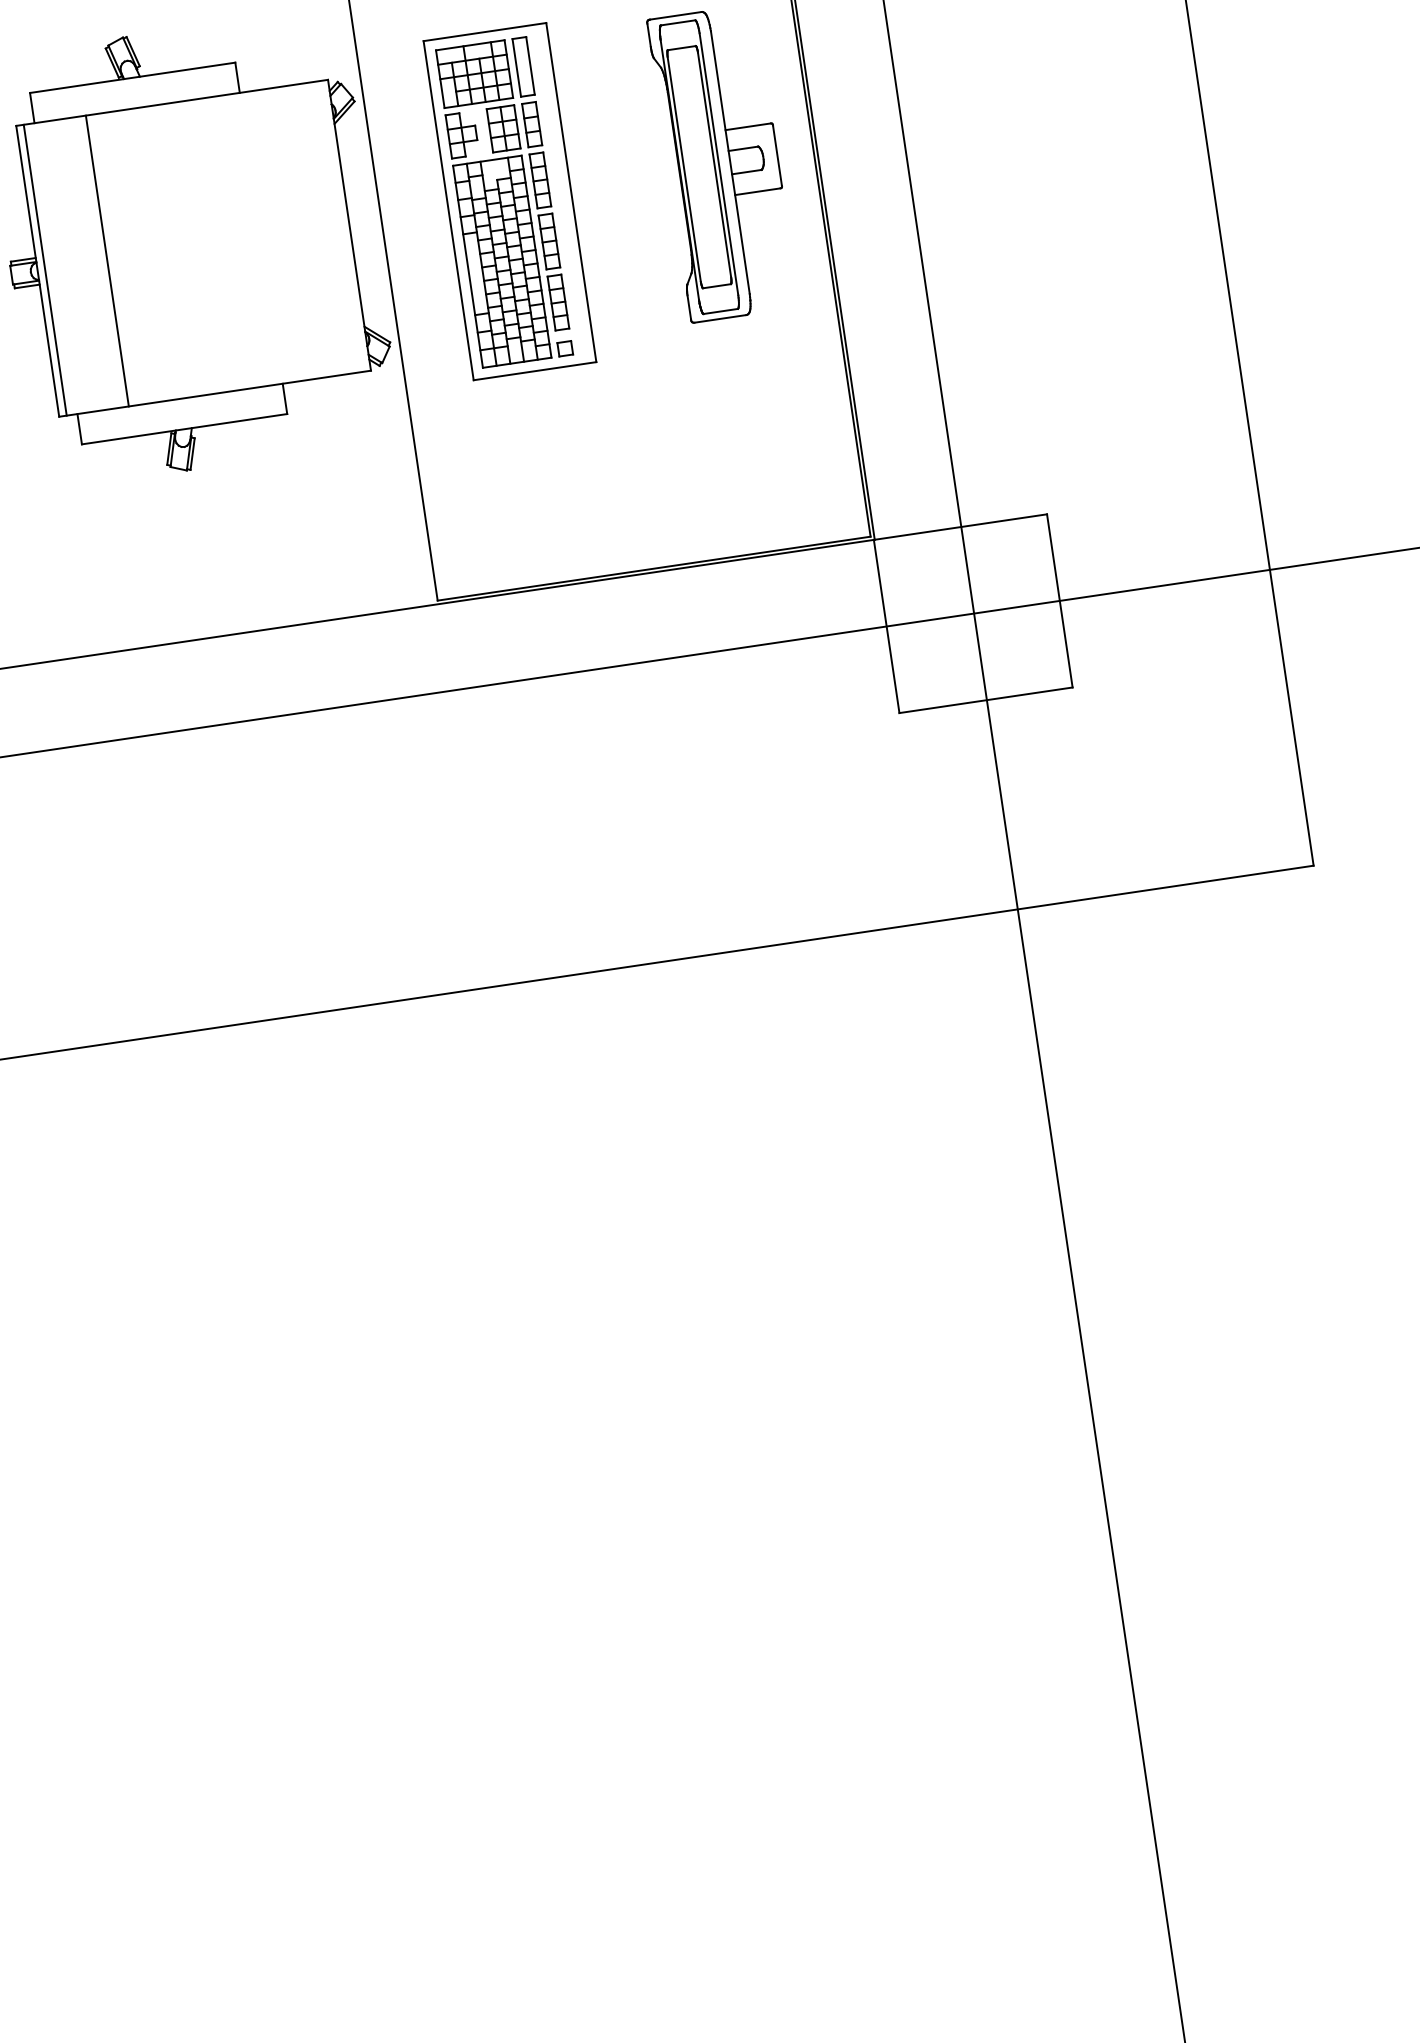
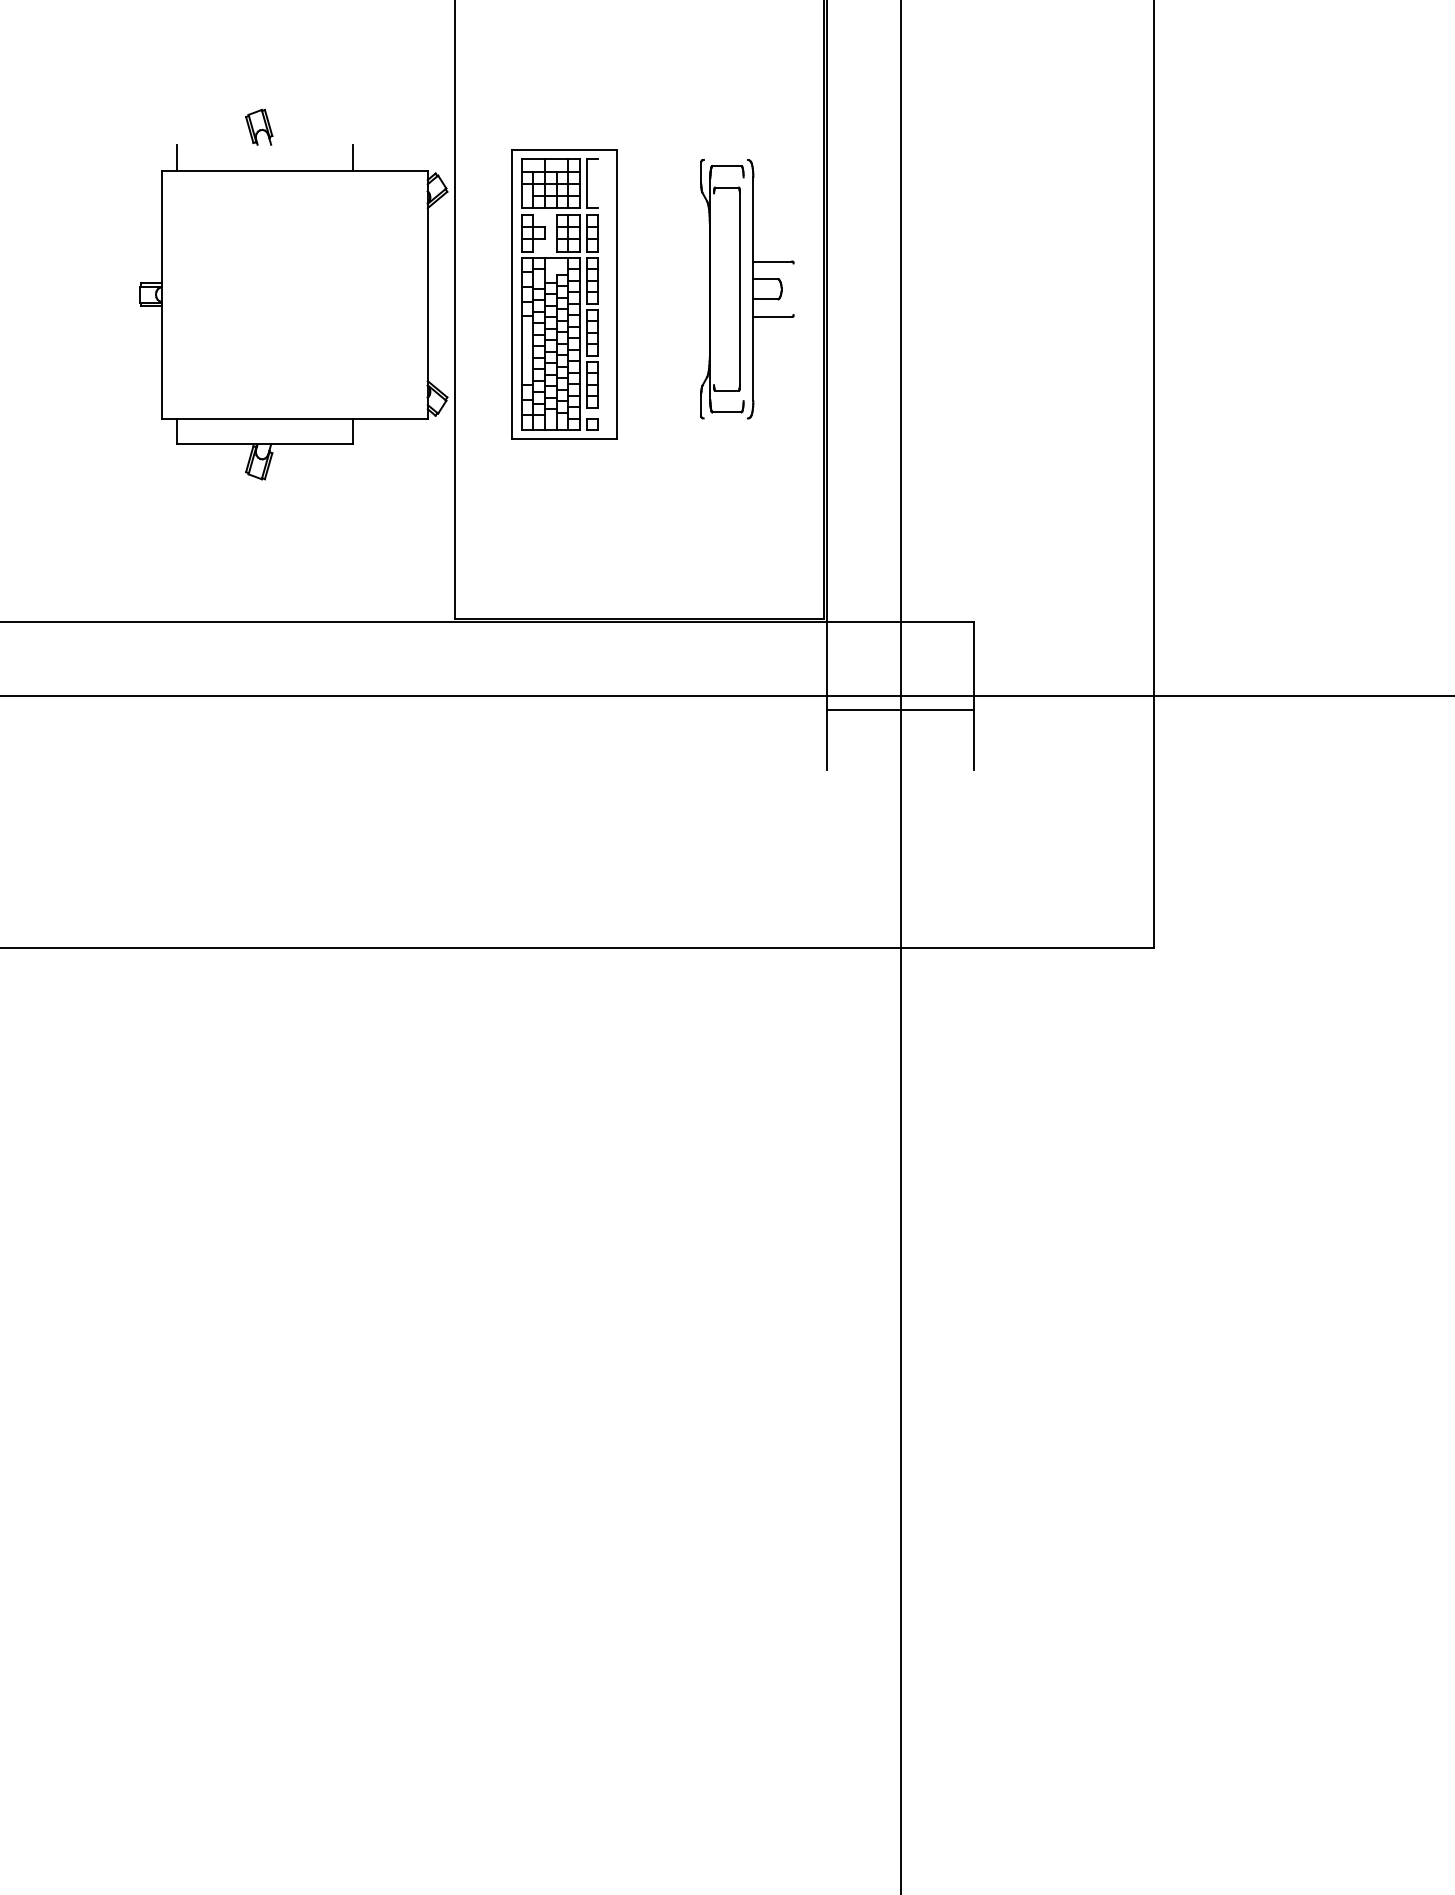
line: (675, 16) -> (725, 160), removed
line: (530, 65) -> (598, 183), removed
line: (132, 77) -> (264, 144), removed
line: (777, 155) -> (793, 289), removed
line: (718, 164) -> (743, 289), removed
line: (684, 169) -> (714, 289), removed
line: (107, 260) -> (221, 294), removed
line: (45, 270) -> (168, 294), removed
line: (720, 319) -> (725, 418), removed
line: (985, 700) -> (900, 709), moved

